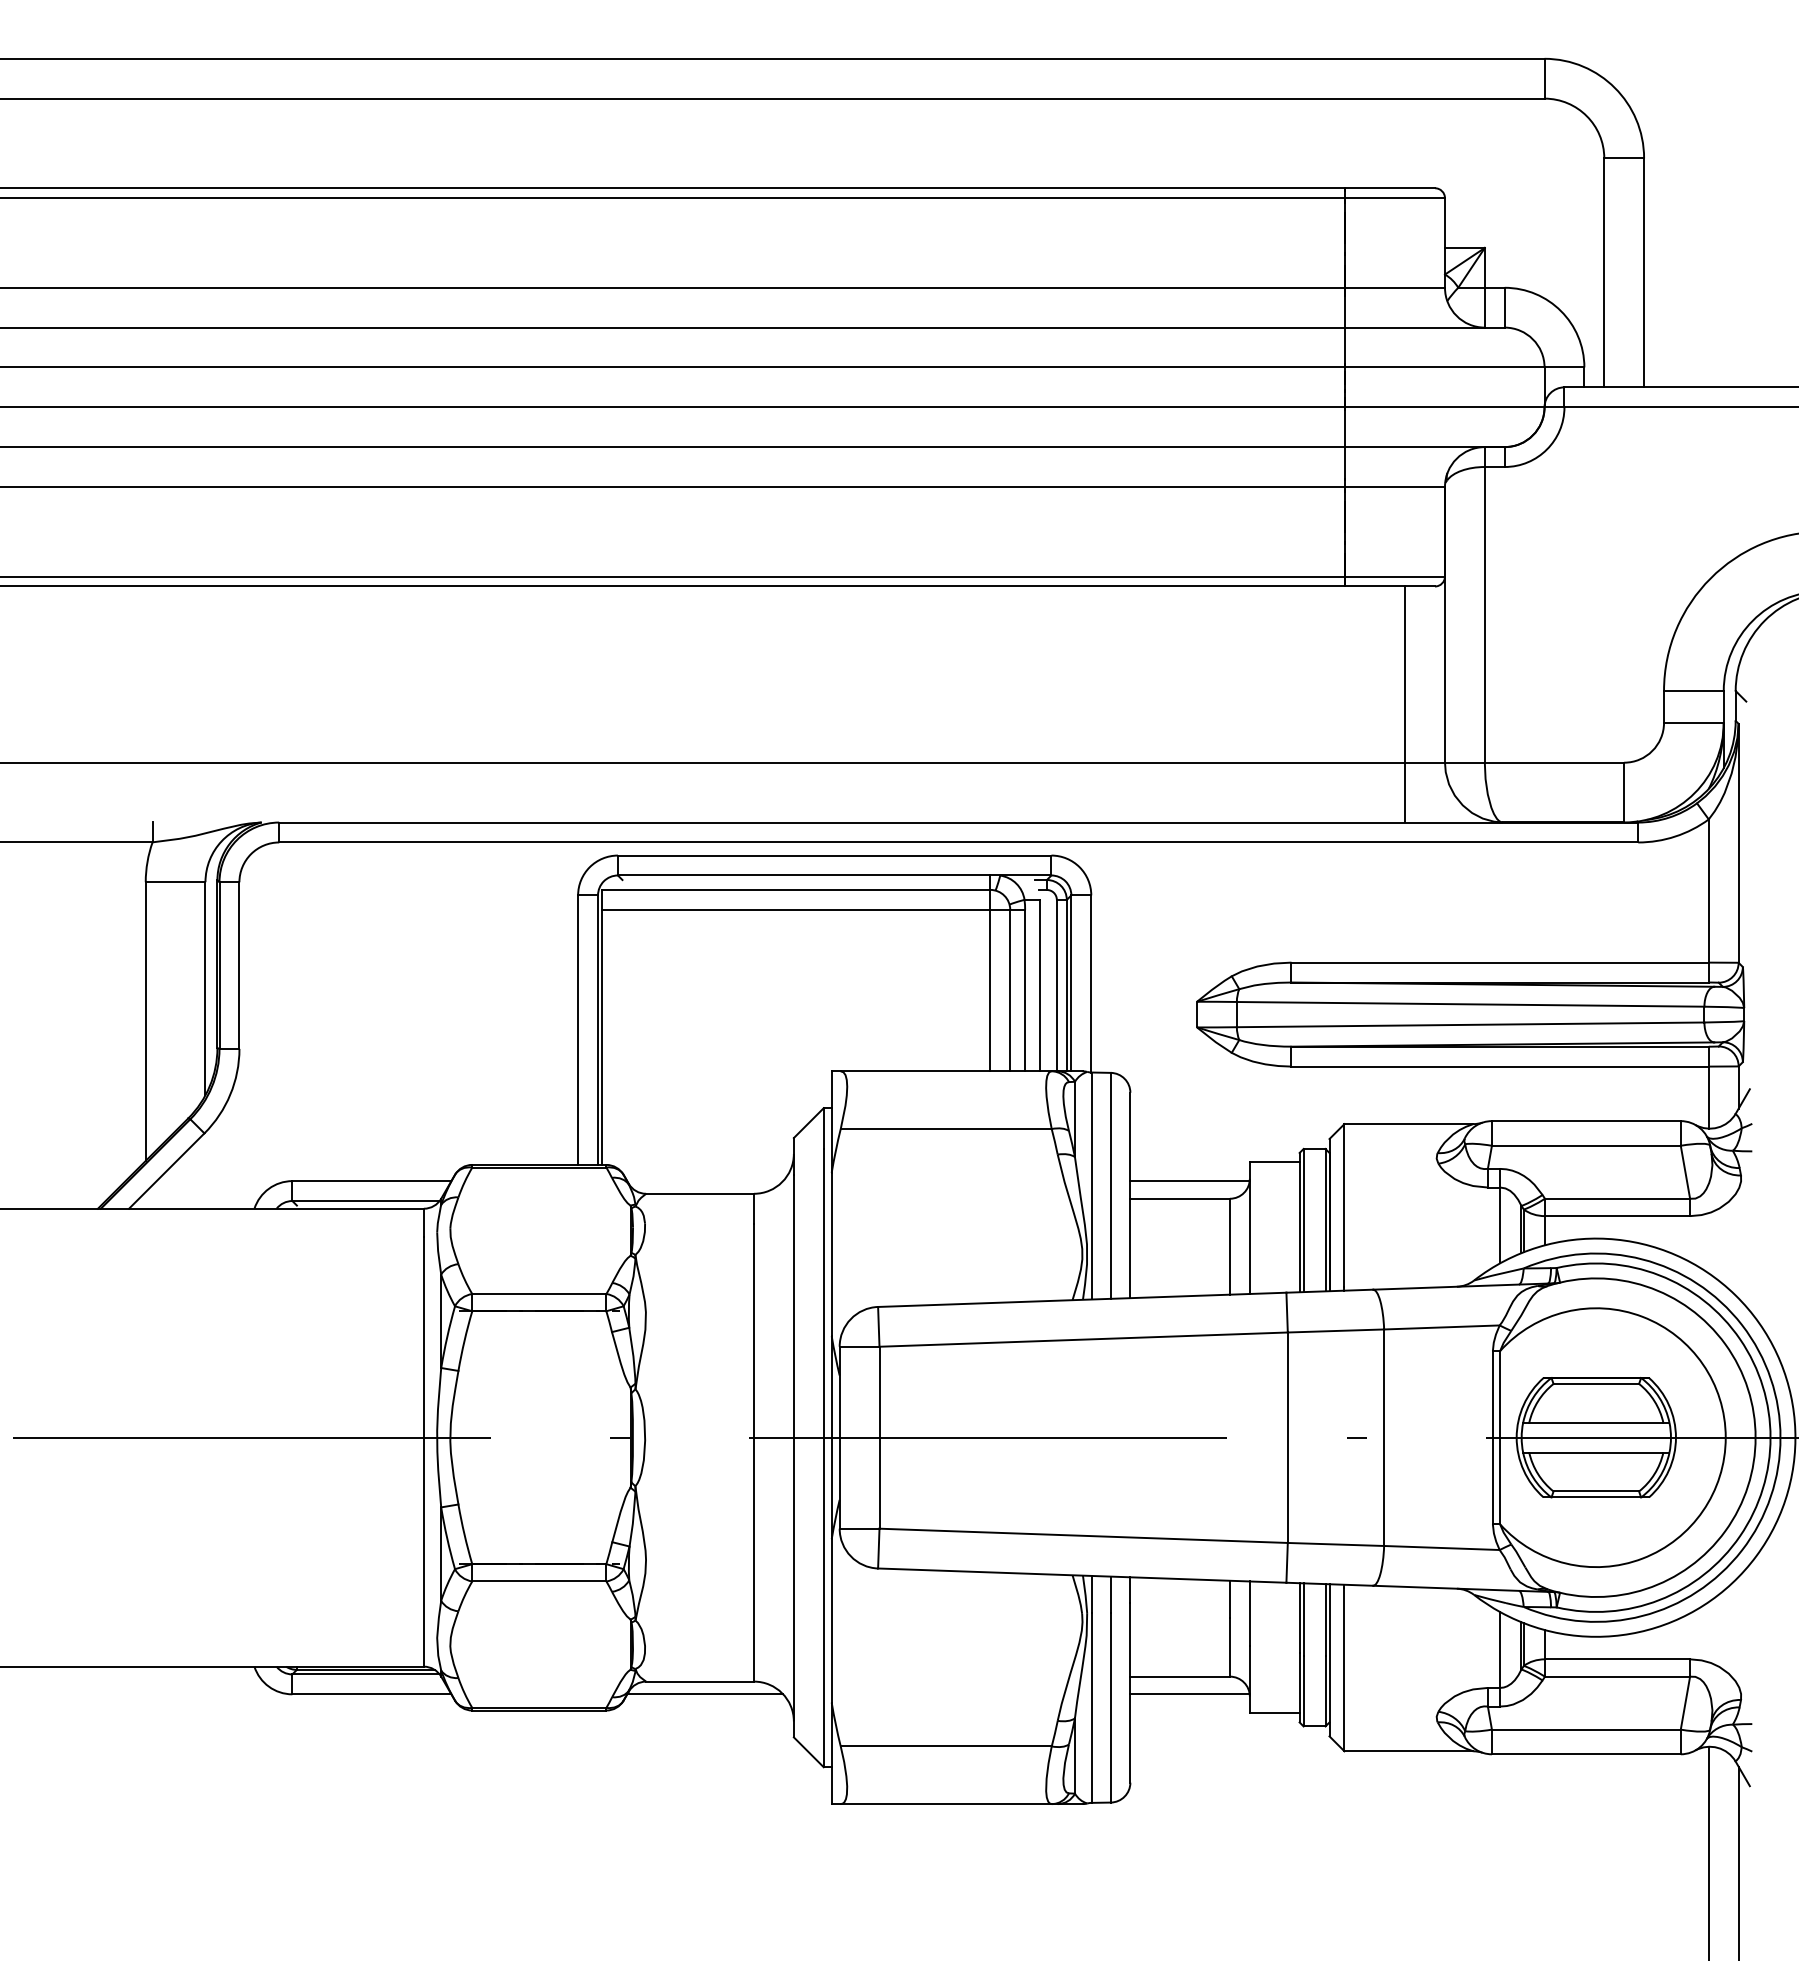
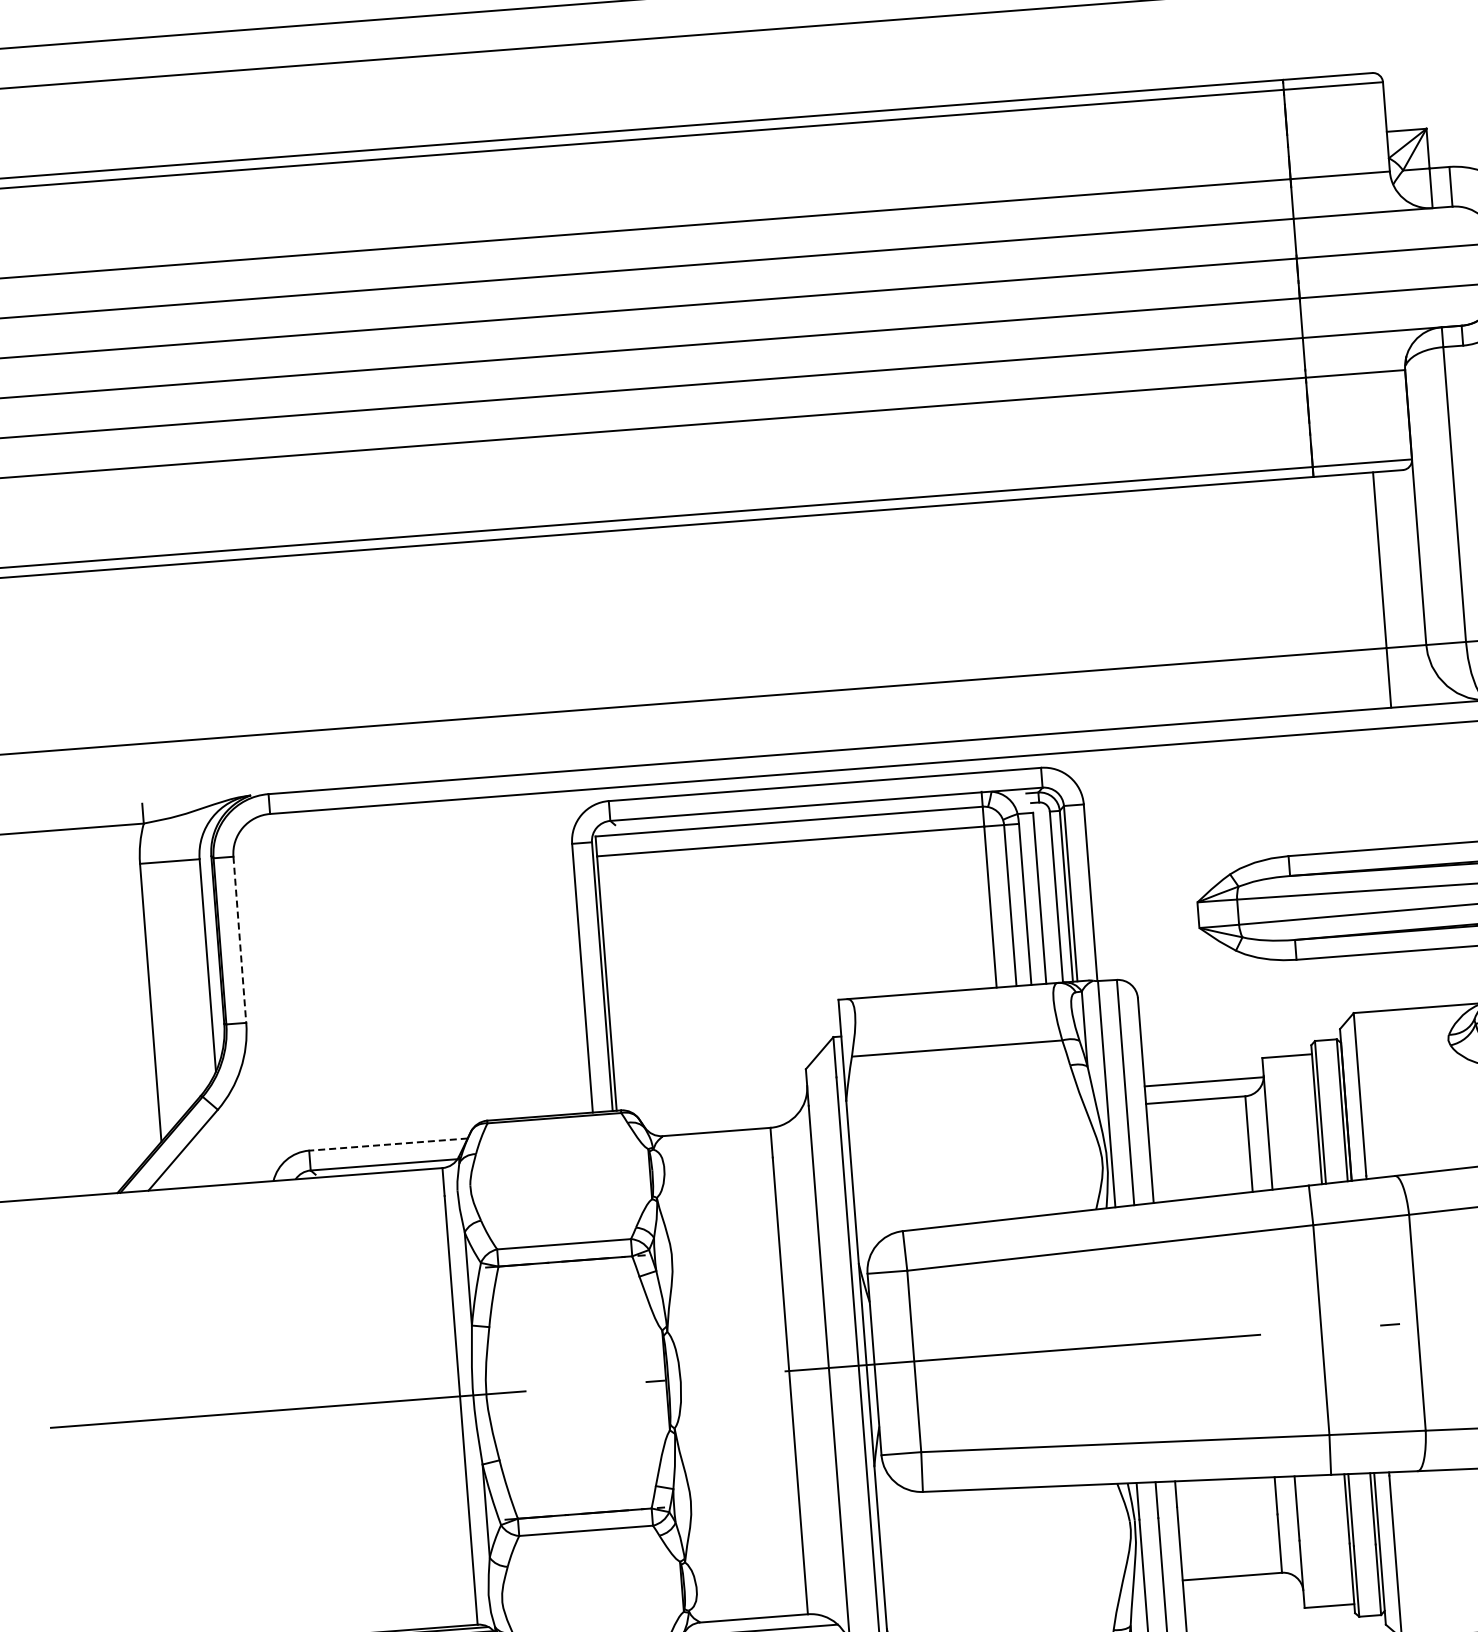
line: (239, 966) -> (239, 940), solid -> dashed
line: (371, 1181) -> (388, 1144), solid -> dashed
line: (1189, 1694) -> (1243, 1593), removed

